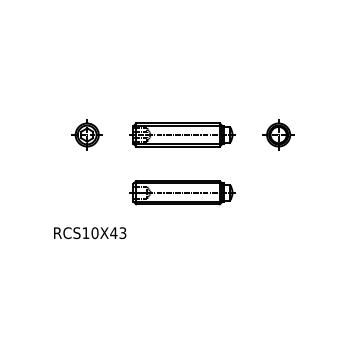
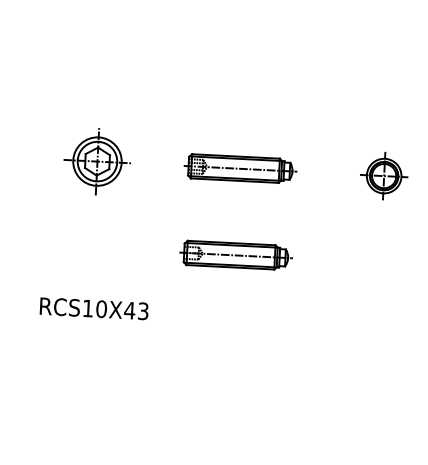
part: (86, 134) -> (96, 160), size x1.4
part: (182, 134) -> (240, 168), size x0.7
part: (182, 192) -> (235, 254), size x0.7

